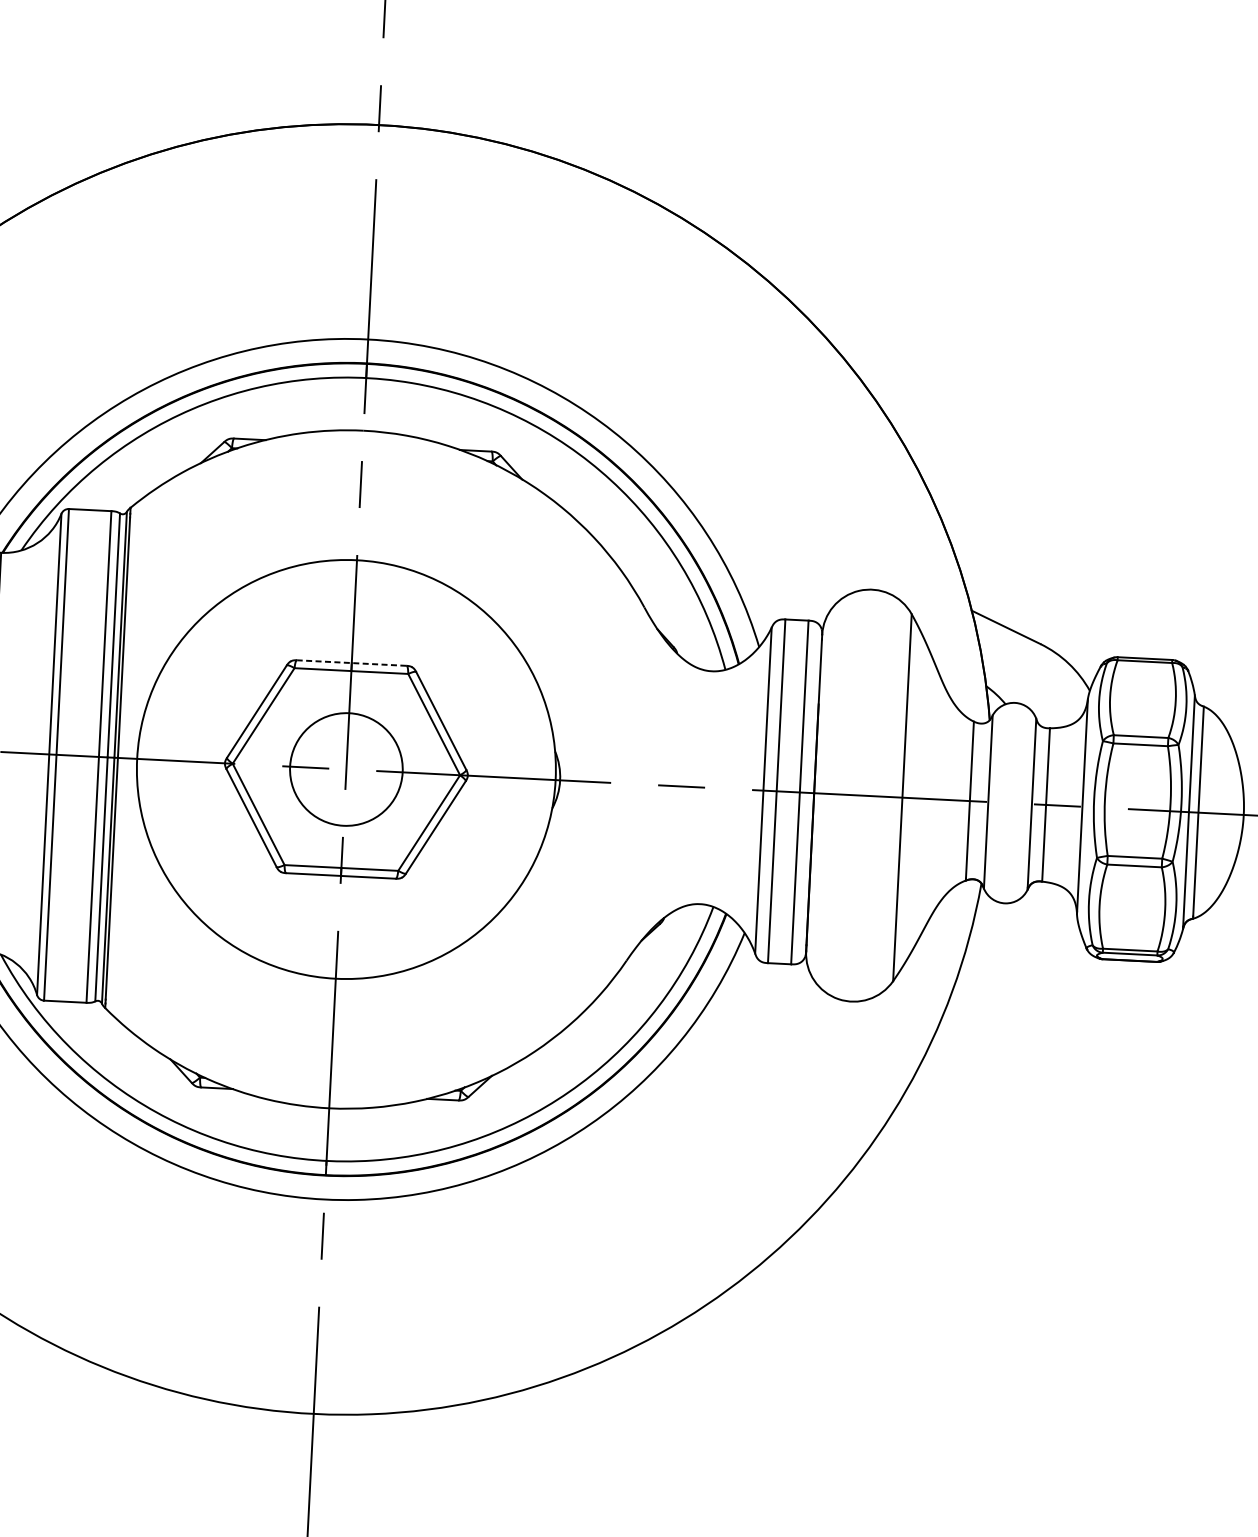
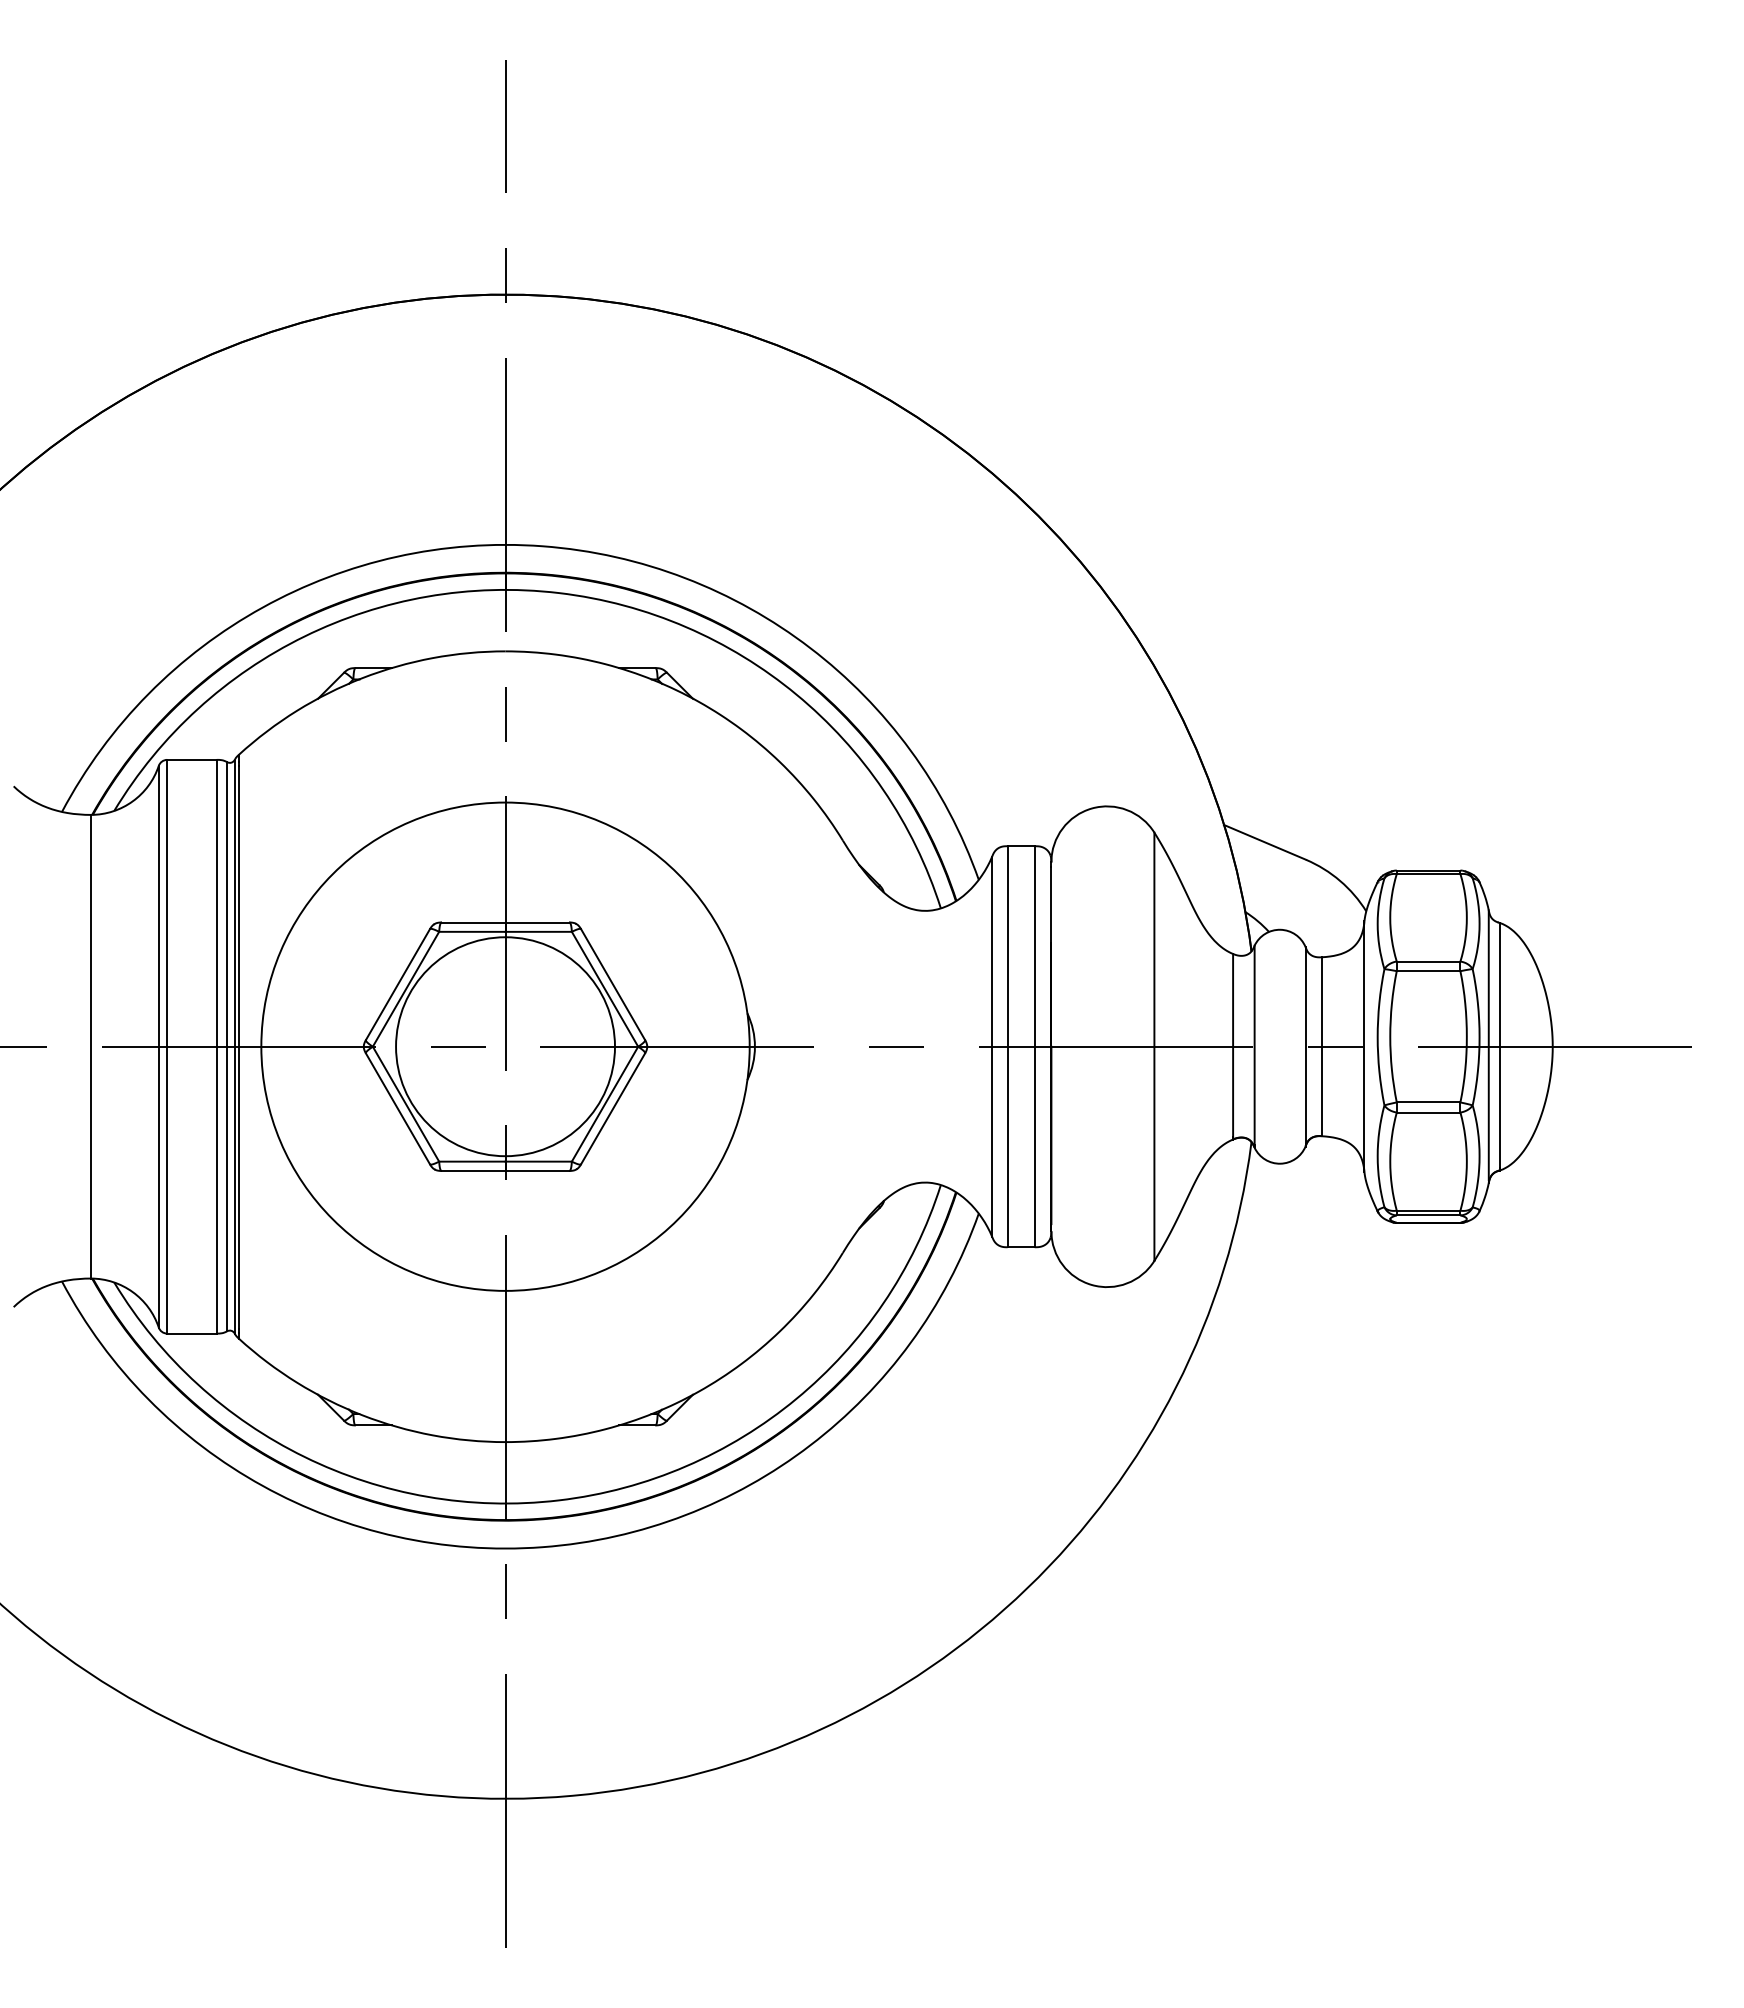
line: (351, 663) -> (505, 922), dashed -> solid
circle: (346, 769) -> (505, 1046), size x1.67

